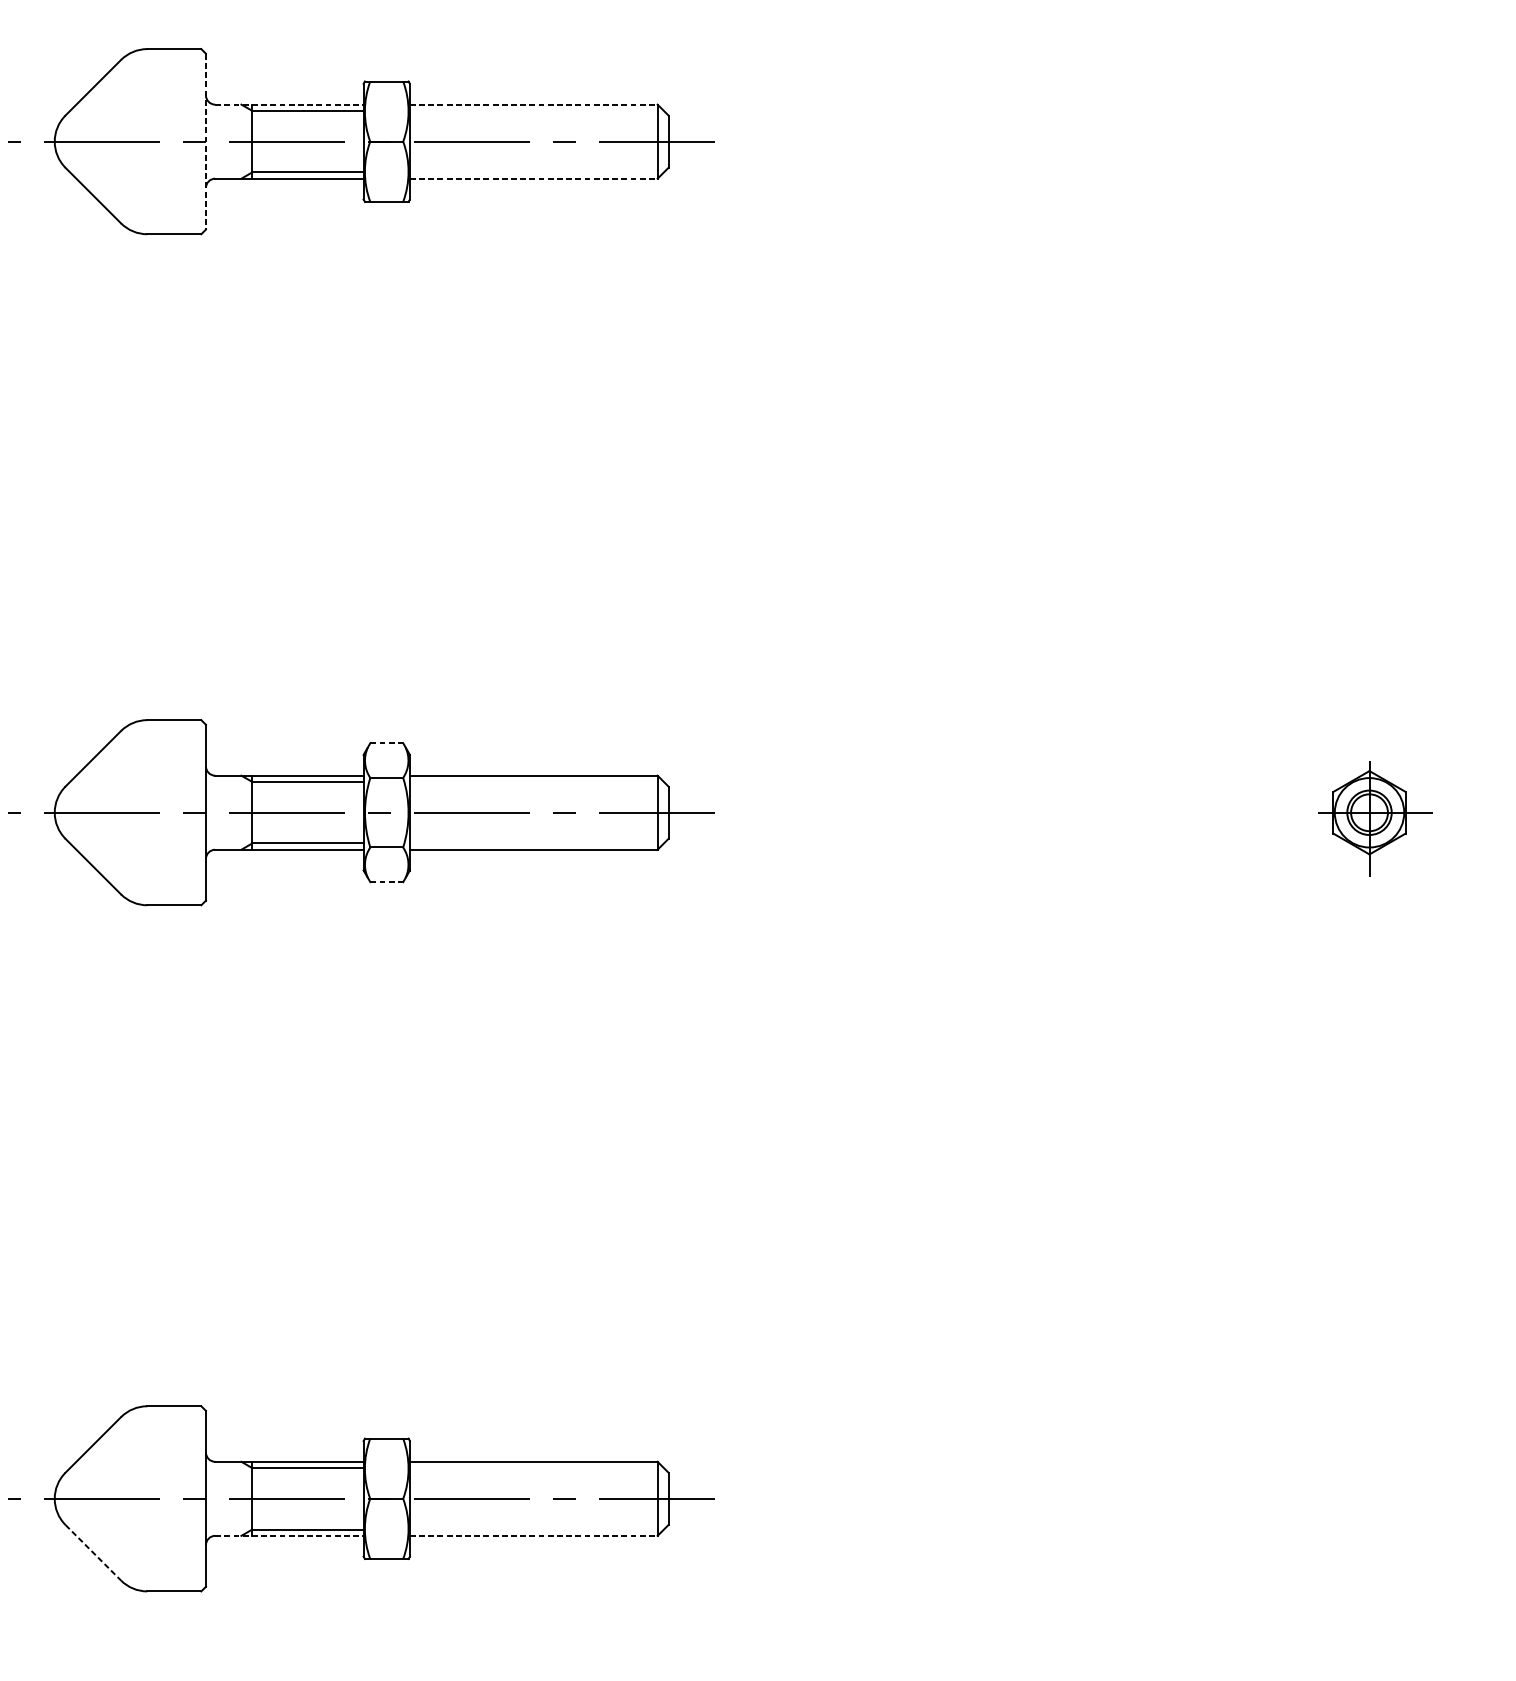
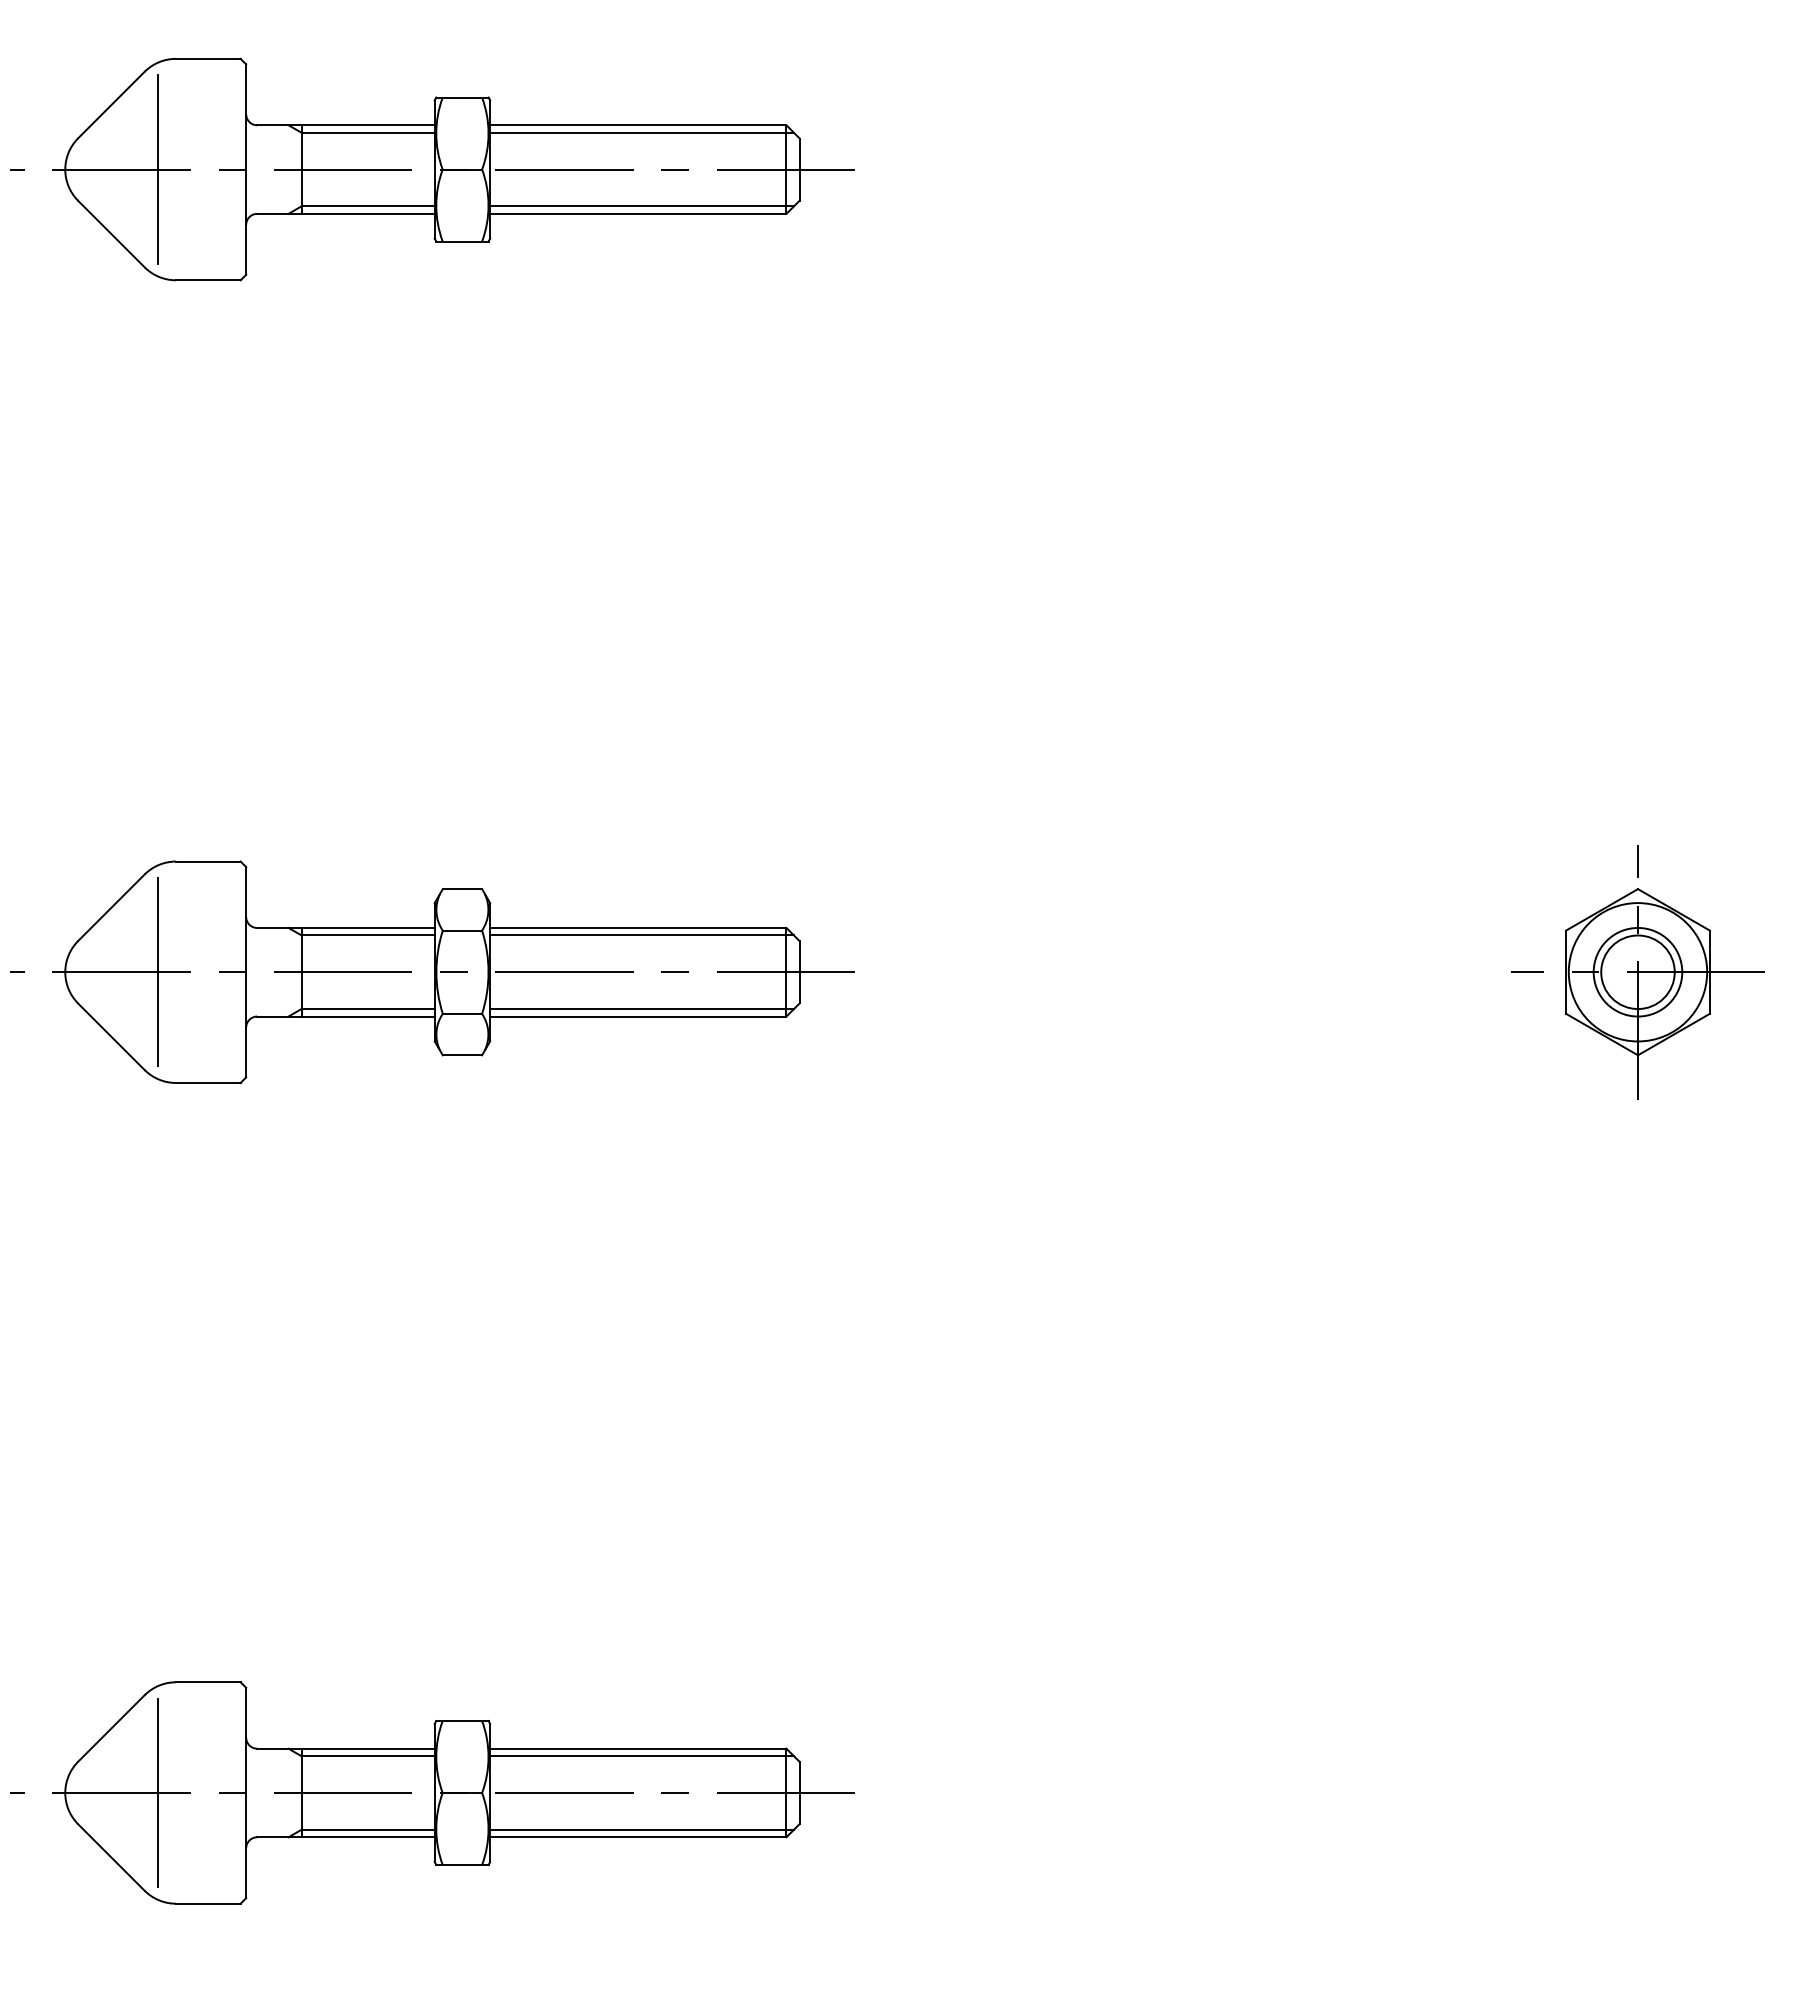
line: (289, 104) -> (346, 125), dashed -> solid
line: (533, 104) -> (638, 125), dashed -> solid
line: (537, 110) -> (642, 132), added
line: (131, 141) -> (157, 169), added
line: (206, 142) -> (246, 170), dashed -> solid
line: (537, 172) -> (642, 206), added
line: (533, 178) -> (638, 213), dashed -> solid
line: (386, 743) -> (462, 889), dashed -> solid
line: (537, 781) -> (642, 935), added
line: (131, 812) -> (157, 972), added
part: (1369, 812) -> (1637, 972), size x1.67
line: (537, 843) -> (642, 1009), added
line: (386, 882) -> (462, 1055), dashed -> solid
line: (537, 1468) -> (642, 1756), added
line: (131, 1498) -> (157, 1792), added
line: (537, 1529) -> (642, 1829), added
line: (289, 1536) -> (346, 1837), dashed -> solid
line: (533, 1536) -> (638, 1837), dashed -> solid
line: (93, 1552) -> (111, 1857), dashed -> solid

